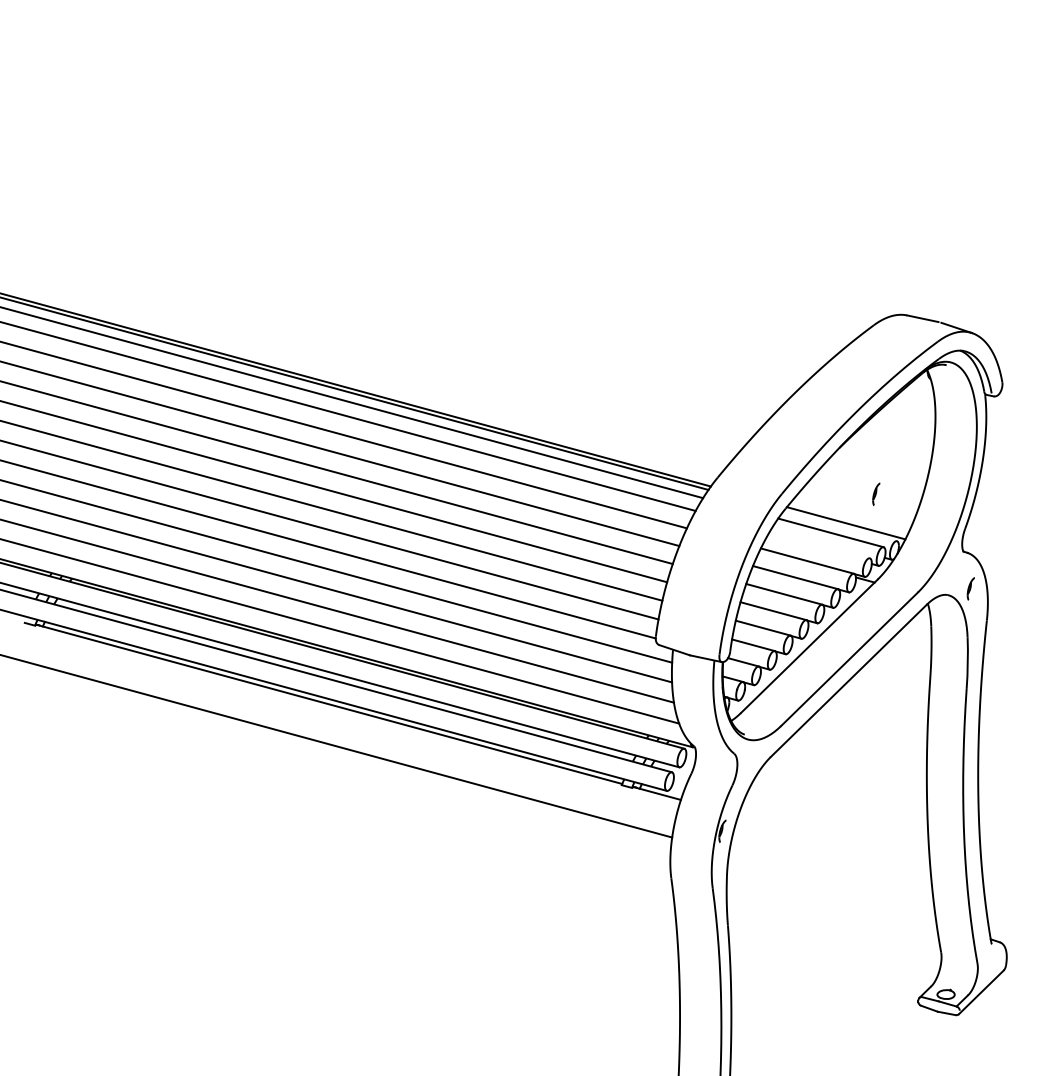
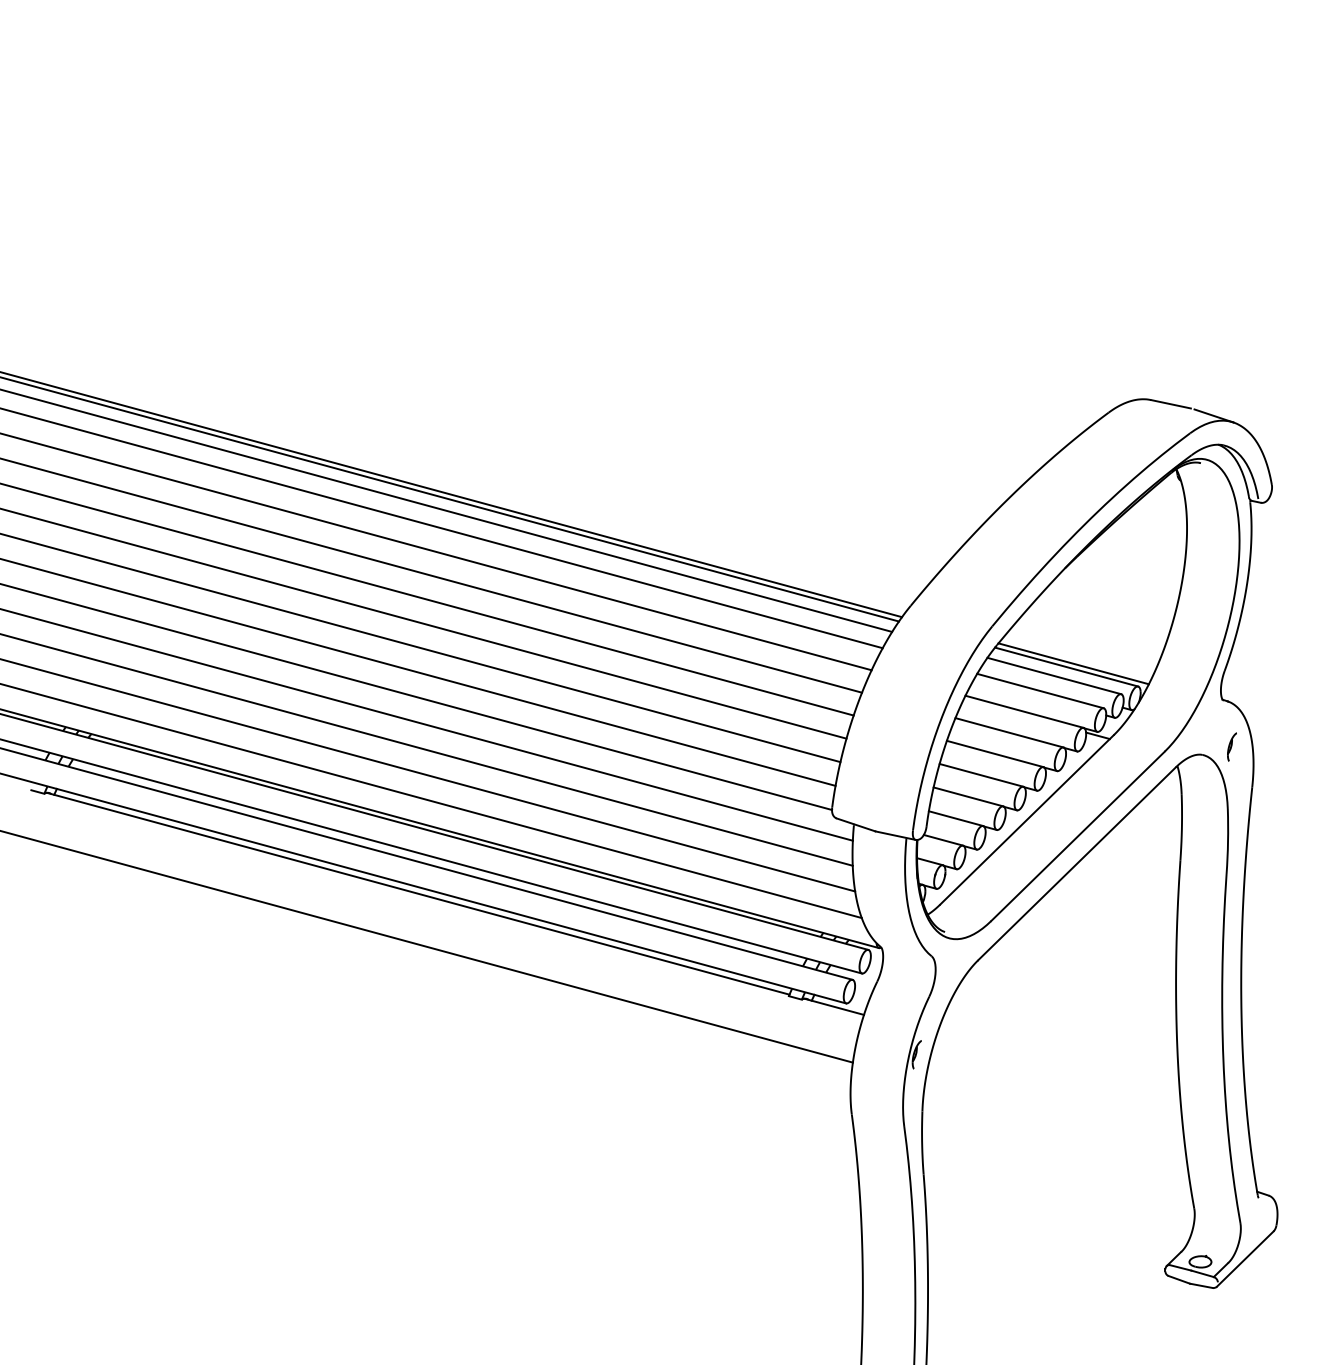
part: (875, 493) -> (1111, 626), removed
line: (840, 525) -> (1066, 666), added
line: (820, 544) -> (1040, 690), added

